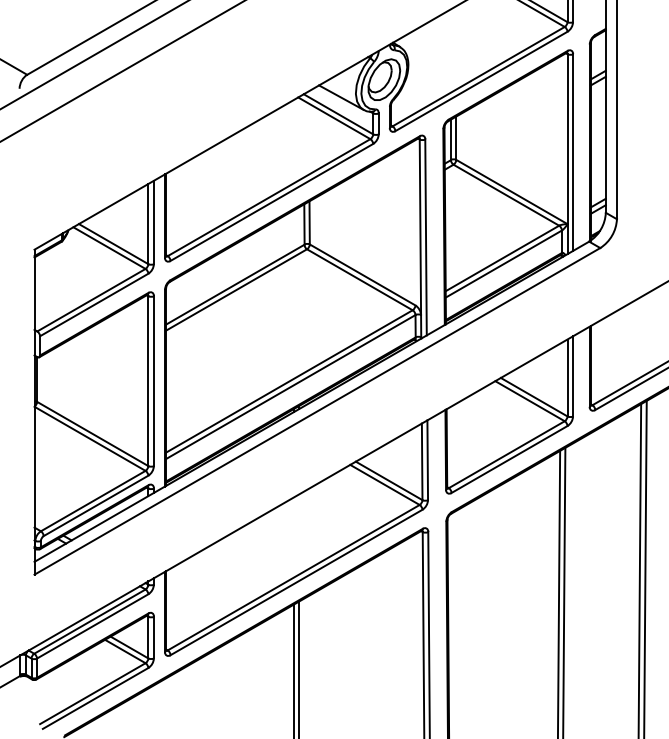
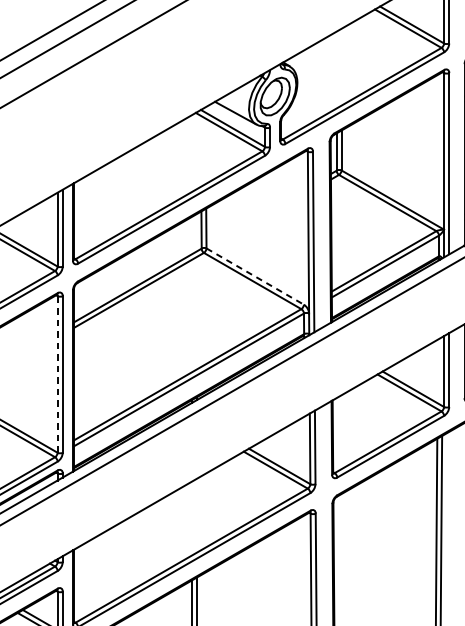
line: (362, 274) -> (255, 276), solid -> dashed
line: (148, 381) -> (57, 374), solid -> dashed

